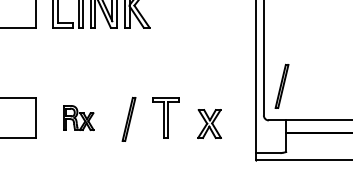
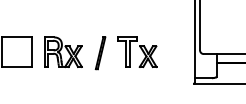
part: (281, 85) -> (213, 28), removed
part: (78, 117) -> (63, 51), size x1.67
part: (209, 123) -> (148, 56), moved

